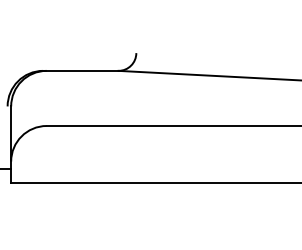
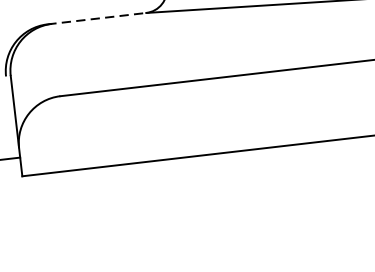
line: (80, 70) -> (96, 18), solid -> dashed

